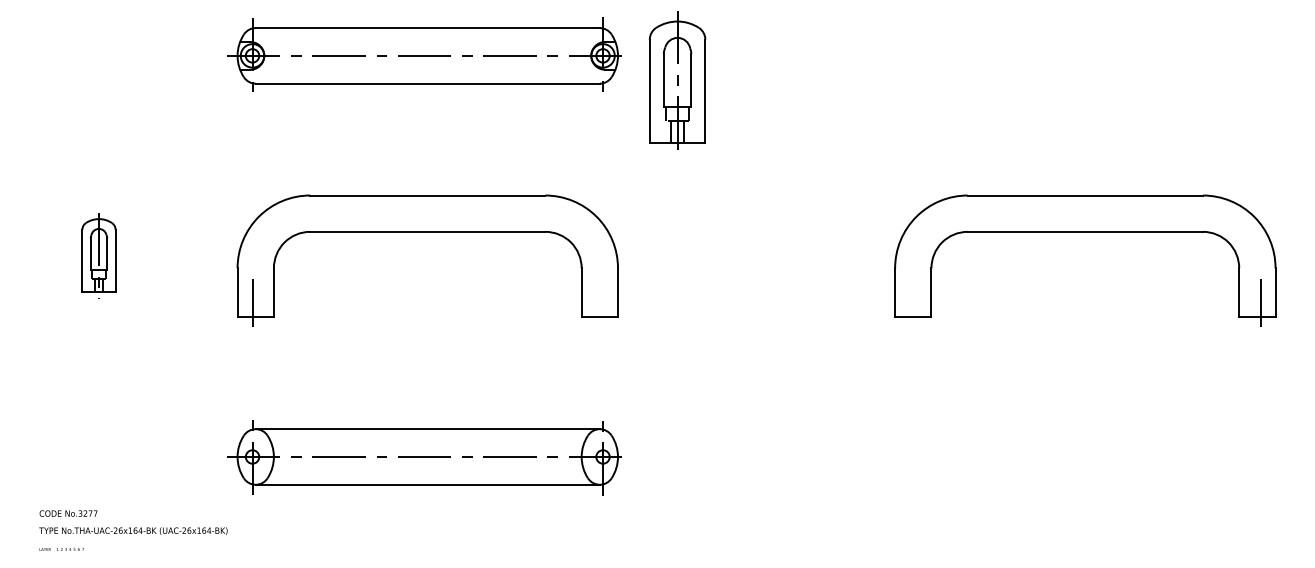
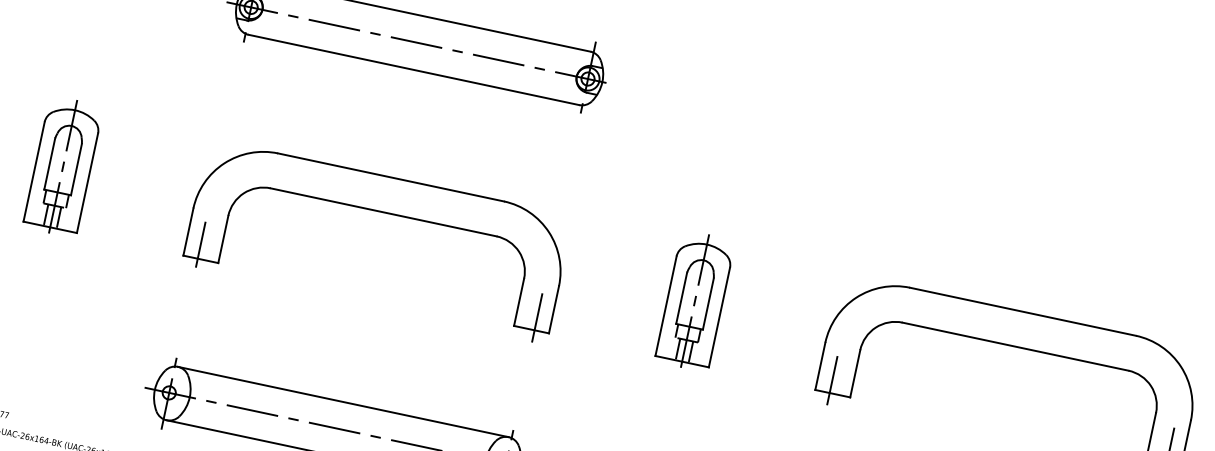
part: (677, 80) -> (694, 301), moved
part: (98, 254) -> (62, 166), size x1.67
line: (603, 304) -> (537, 318), added
line: (910, 304) -> (832, 380), added

